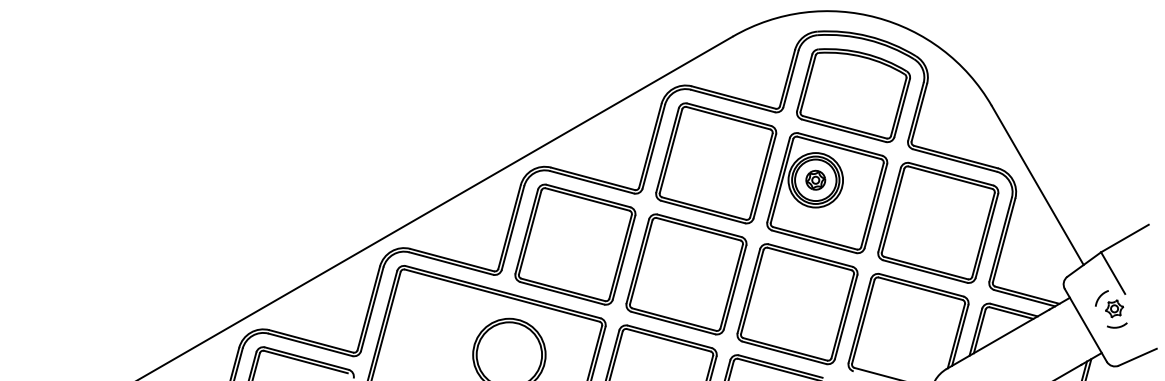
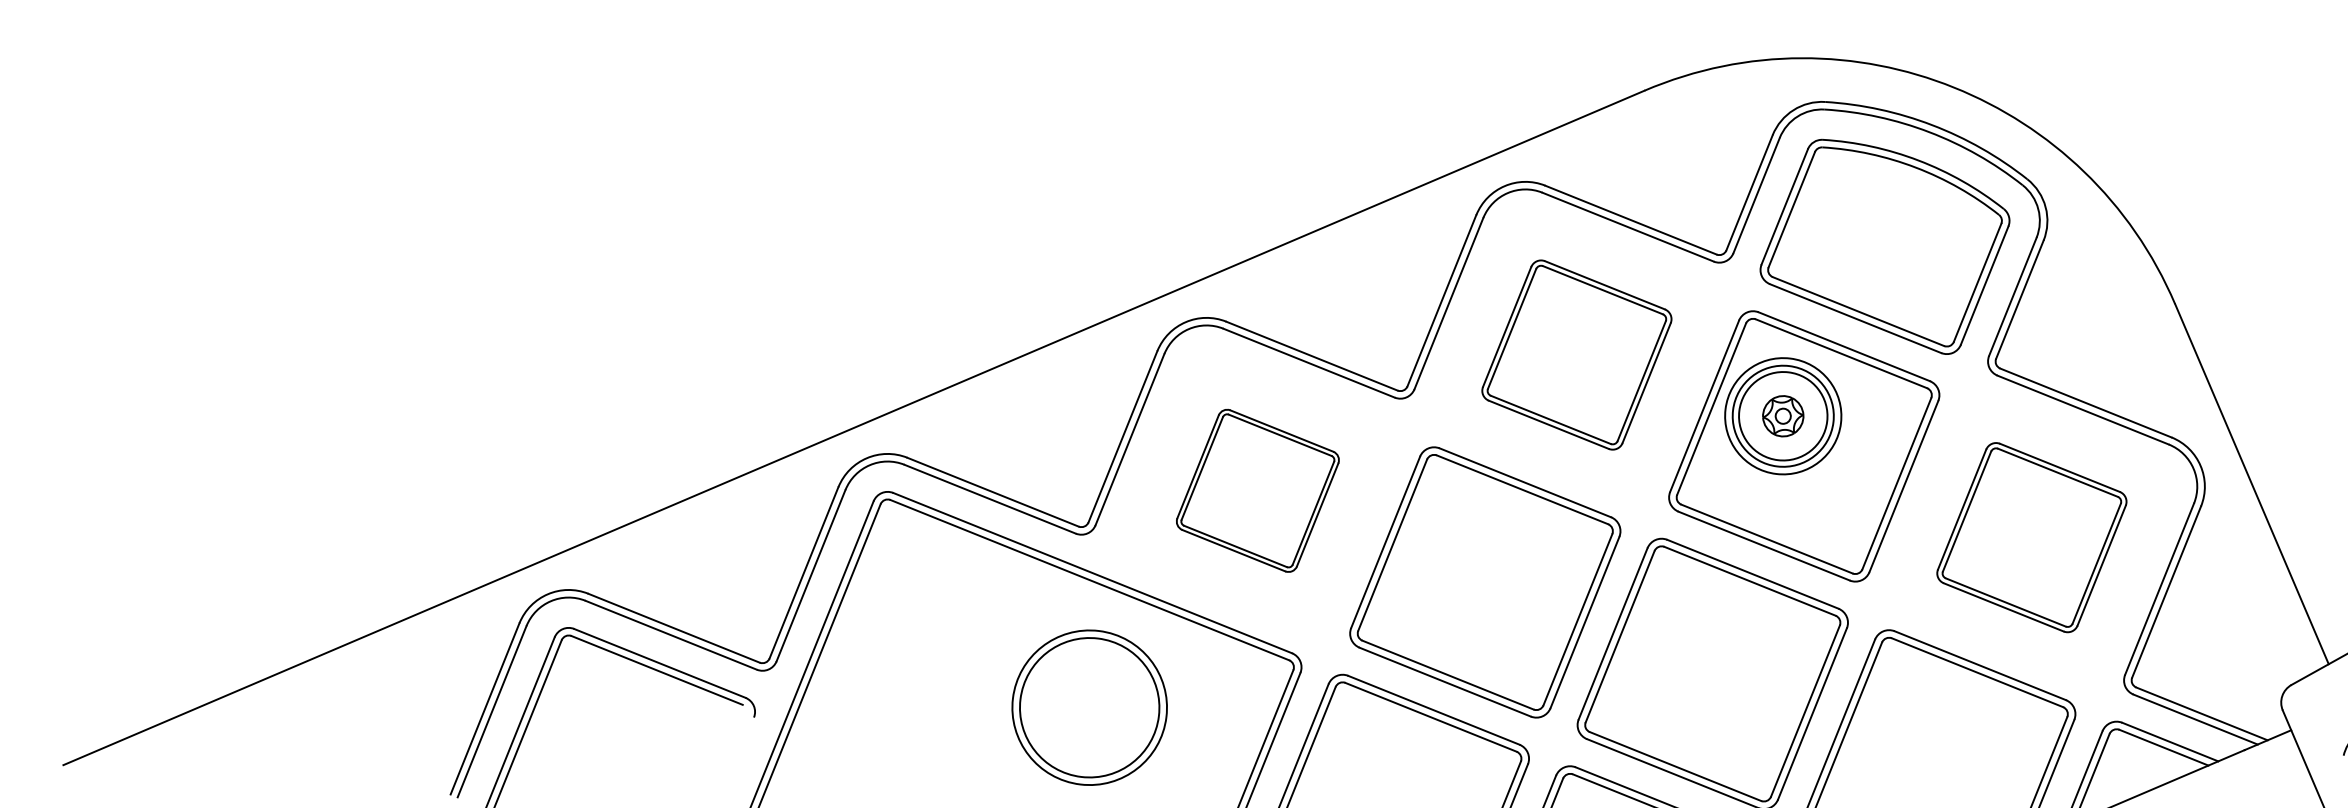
part: (716, 163) -> (1577, 355), size x0.7
part: (938, 222) -> (2032, 537), size x0.7
part: (575, 244) -> (1258, 490), size x0.6

